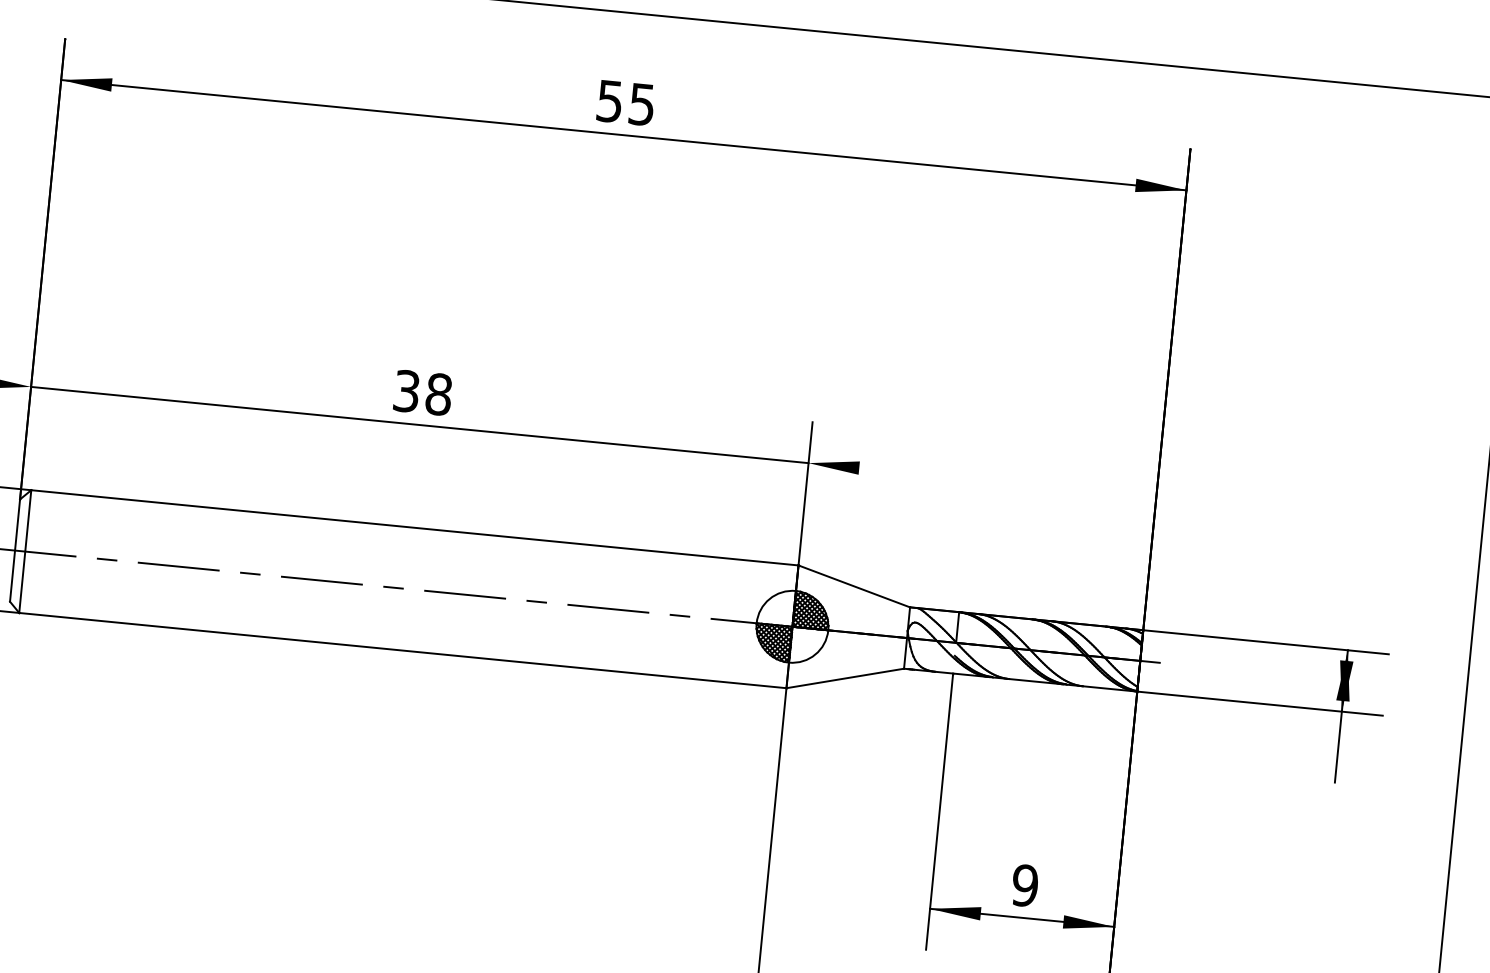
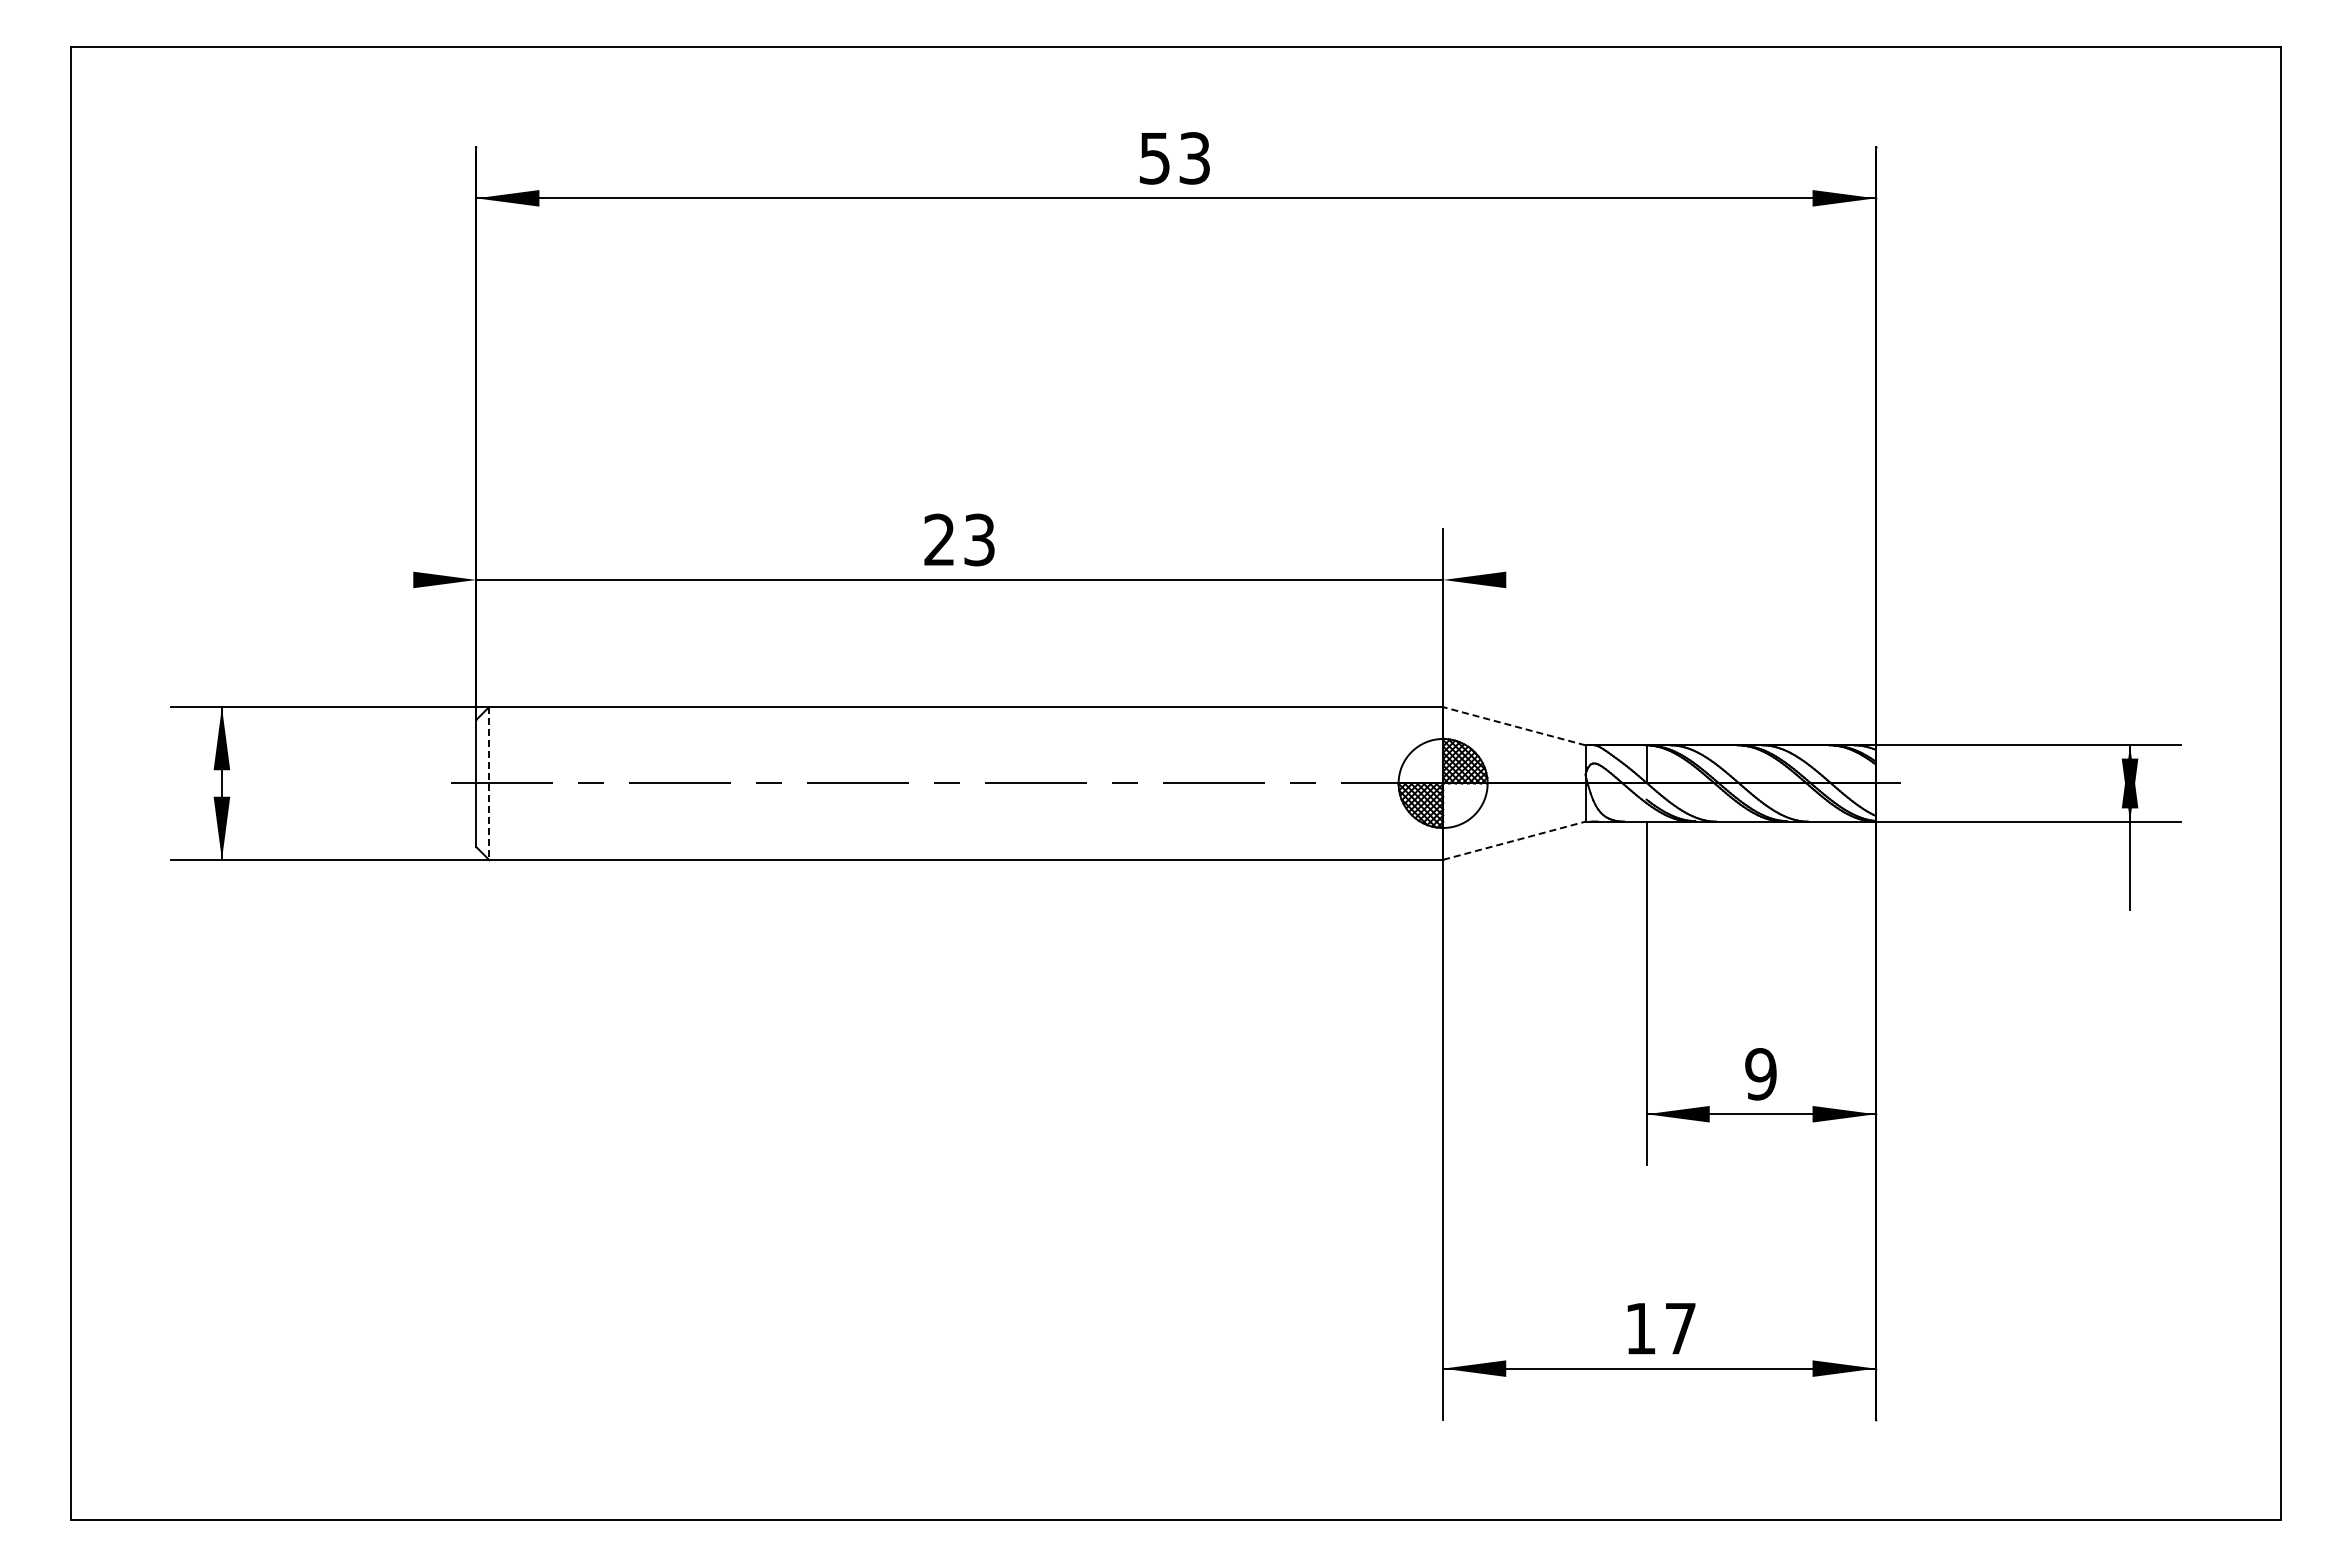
text: (641, 104) -> (1194, 158), 55 -> 53
text: (422, 392) -> (959, 539), 38 -> 23
line: (25, 551) -> (489, 783), solid -> dashed
line: (854, 586) -> (1514, 726), solid -> dashed
line: (845, 678) -> (1514, 840), solid -> dashed

